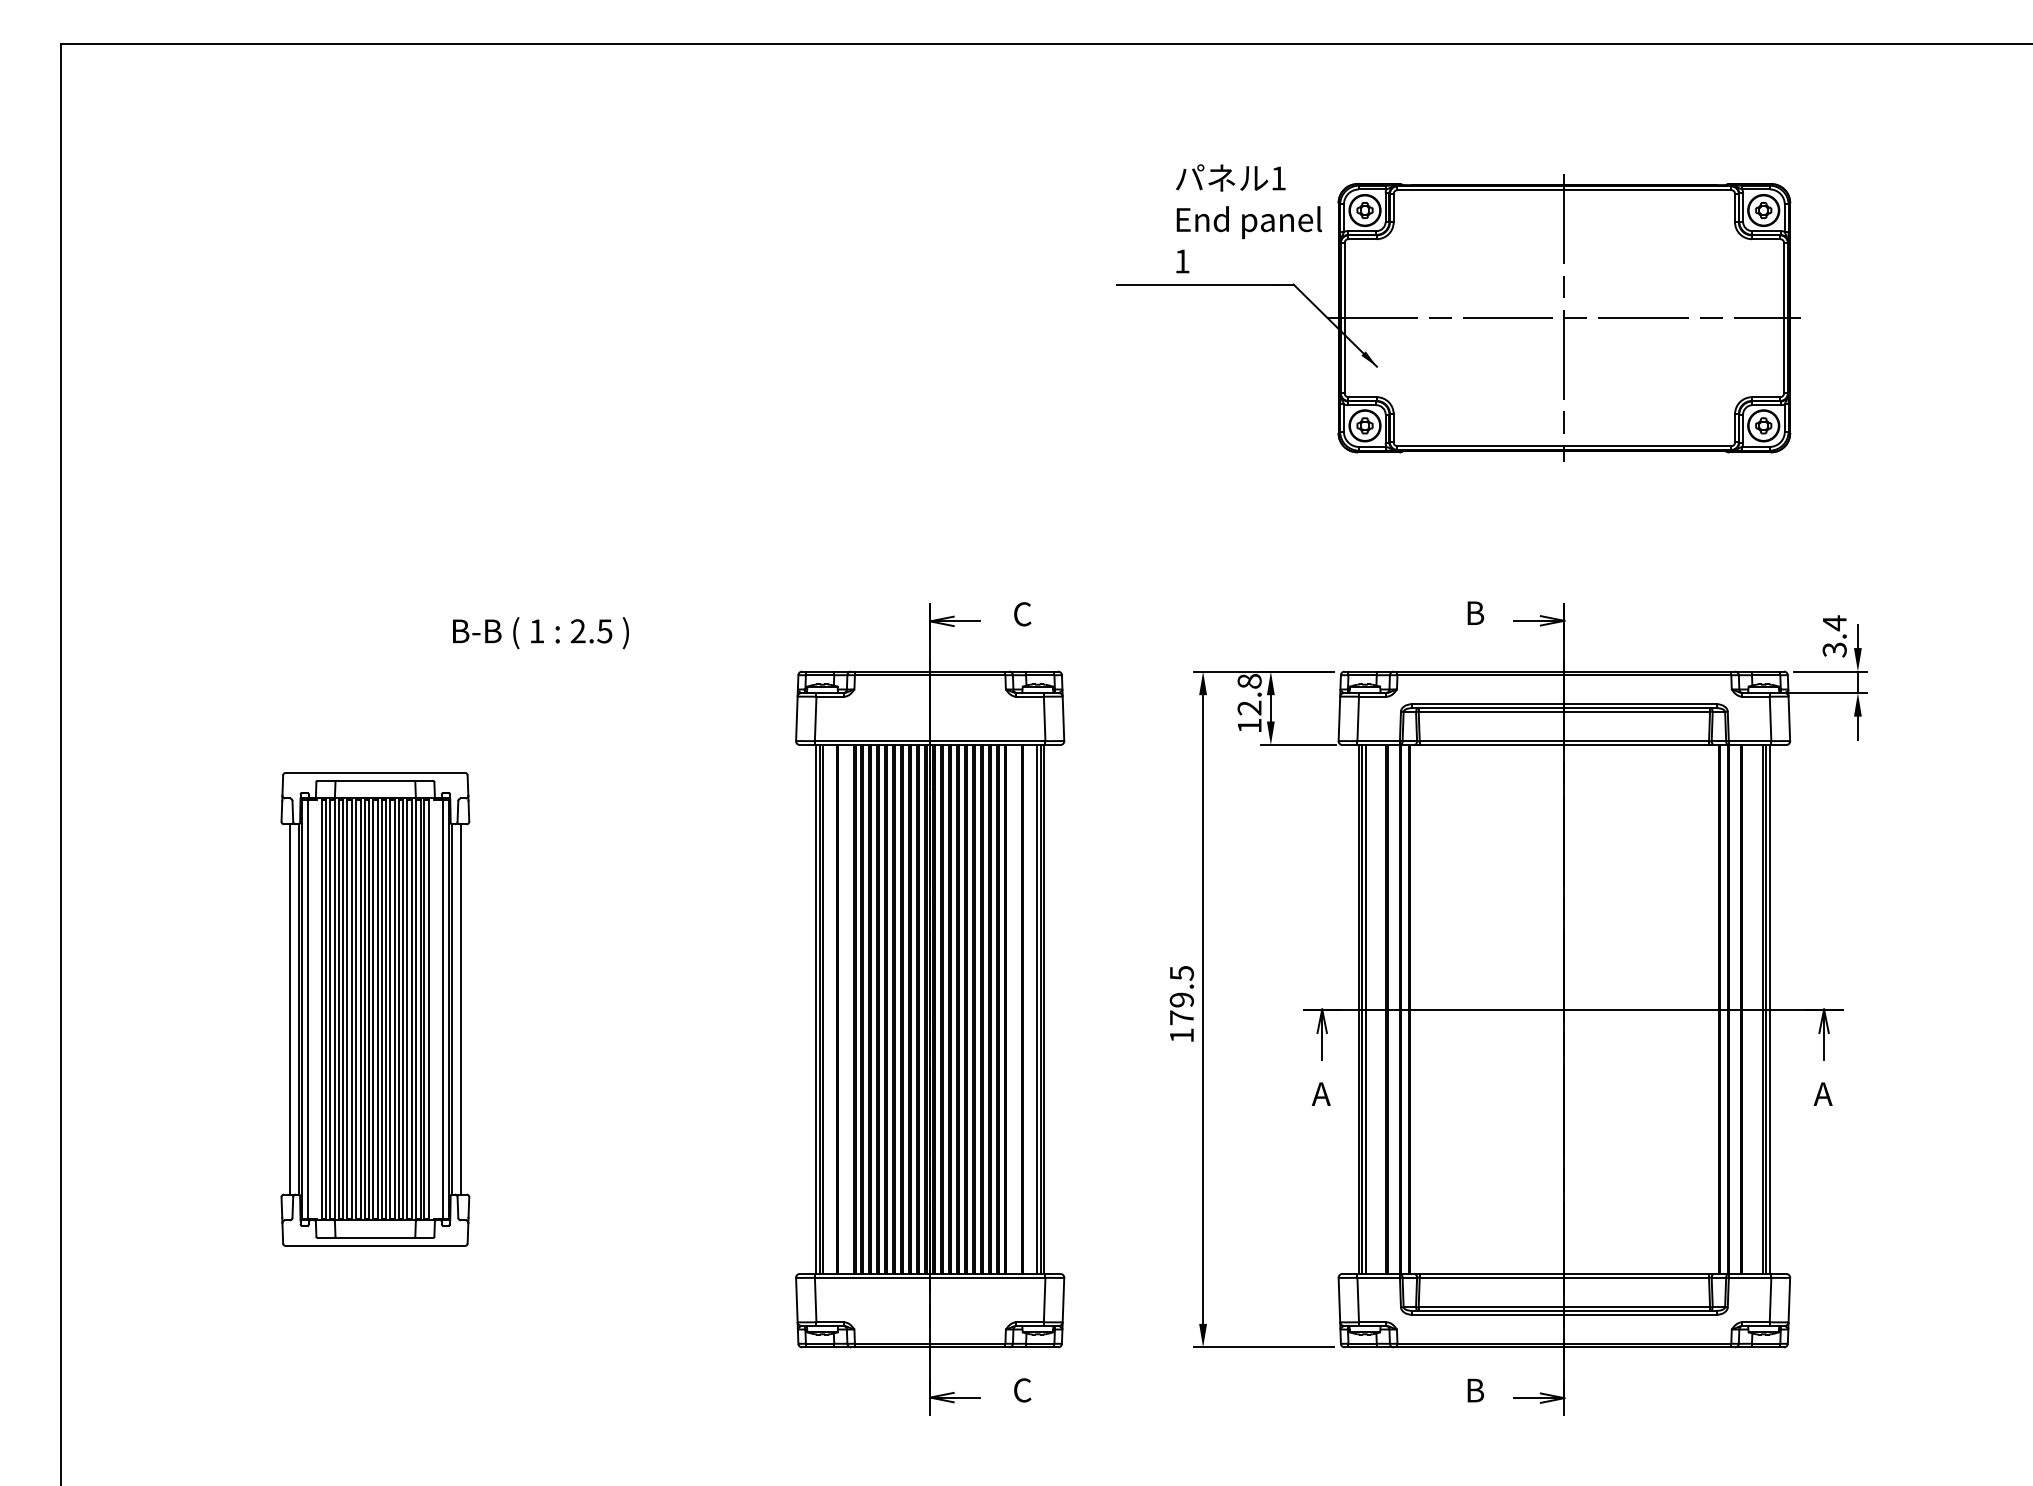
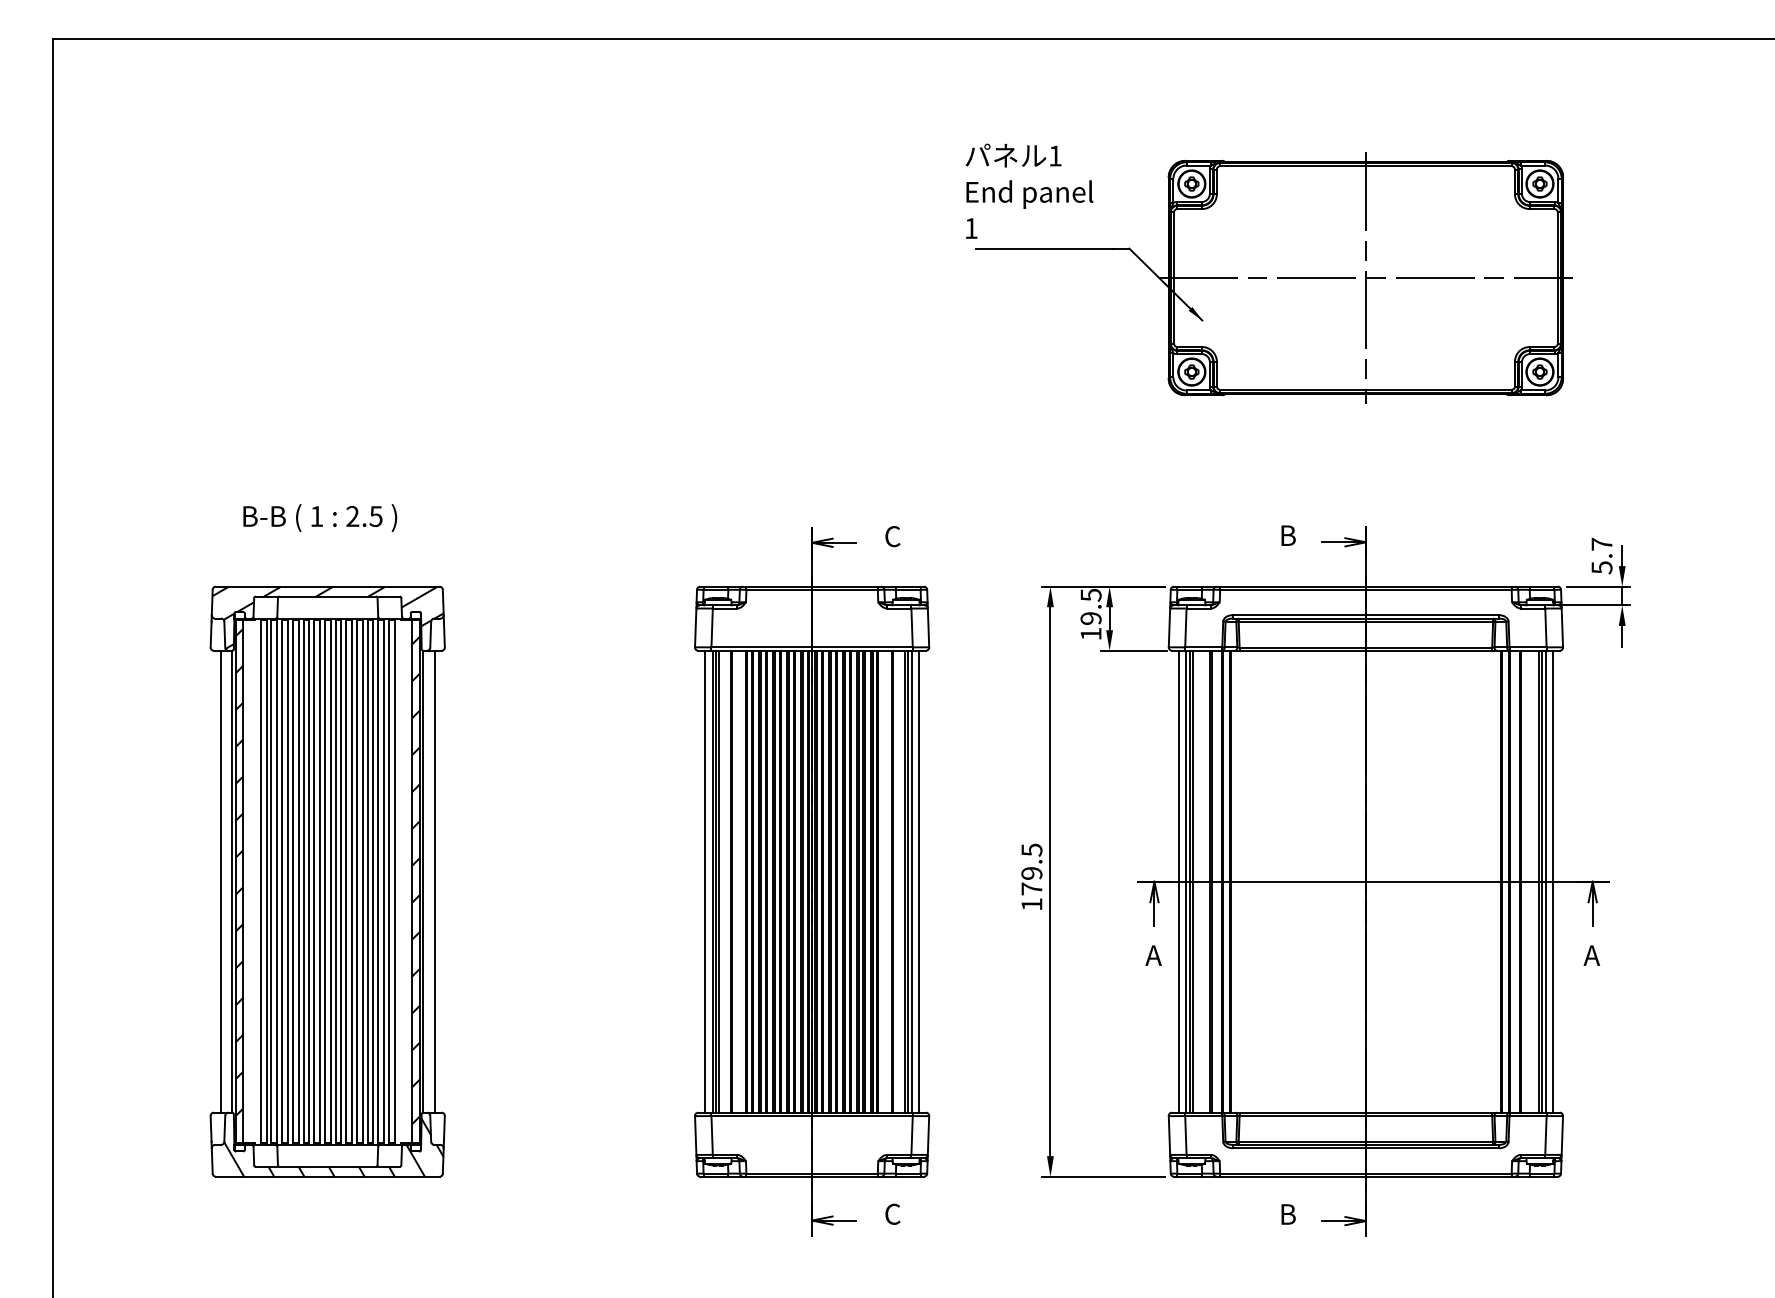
text: (1248, 217) -> (1029, 190), moved
text: (541, 632) -> (320, 517), moved
text: (1834, 635) -> (1601, 555), 3.4 -> 5.7
text: (1248, 694) -> (1090, 606), 12.8 -> 19.5
part: (375, 1009) -> (327, 881), size x1.43
line: (808, 1009) -> (705, 881), added
line: (1052, 1009) -> (918, 881), added
line: (1350, 1009) -> (1179, 881), added
line: (1778, 1009) -> (1552, 881), added

